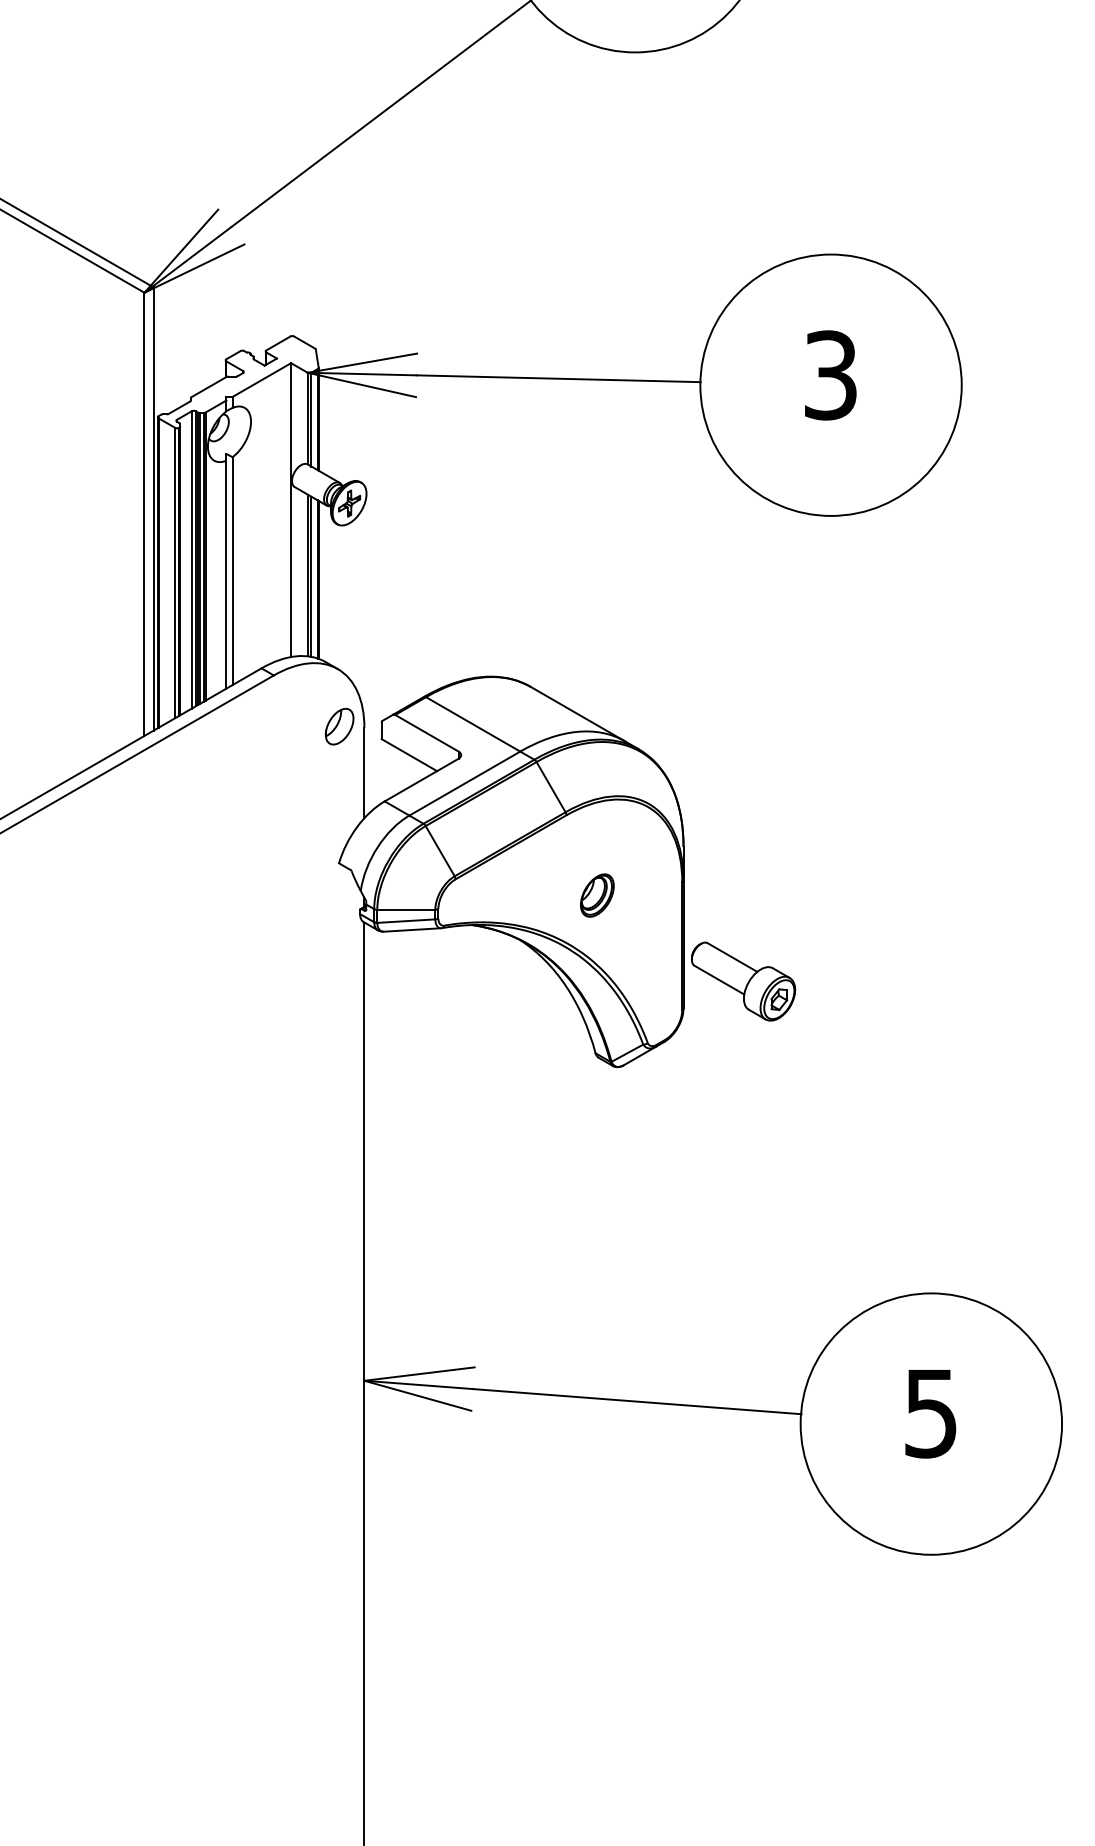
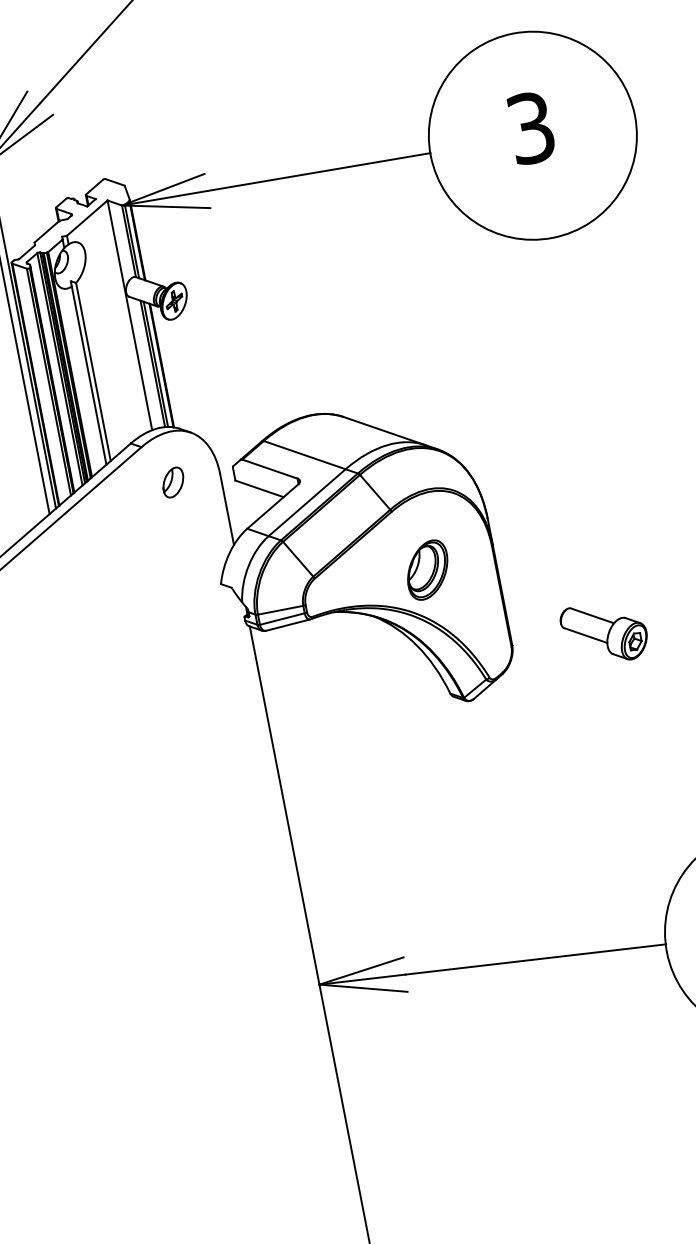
part: (339, 726) -> (173, 482), moved
part: (597, 895) -> (427, 569), size x1.67
part: (743, 981) -> (604, 632), moved

